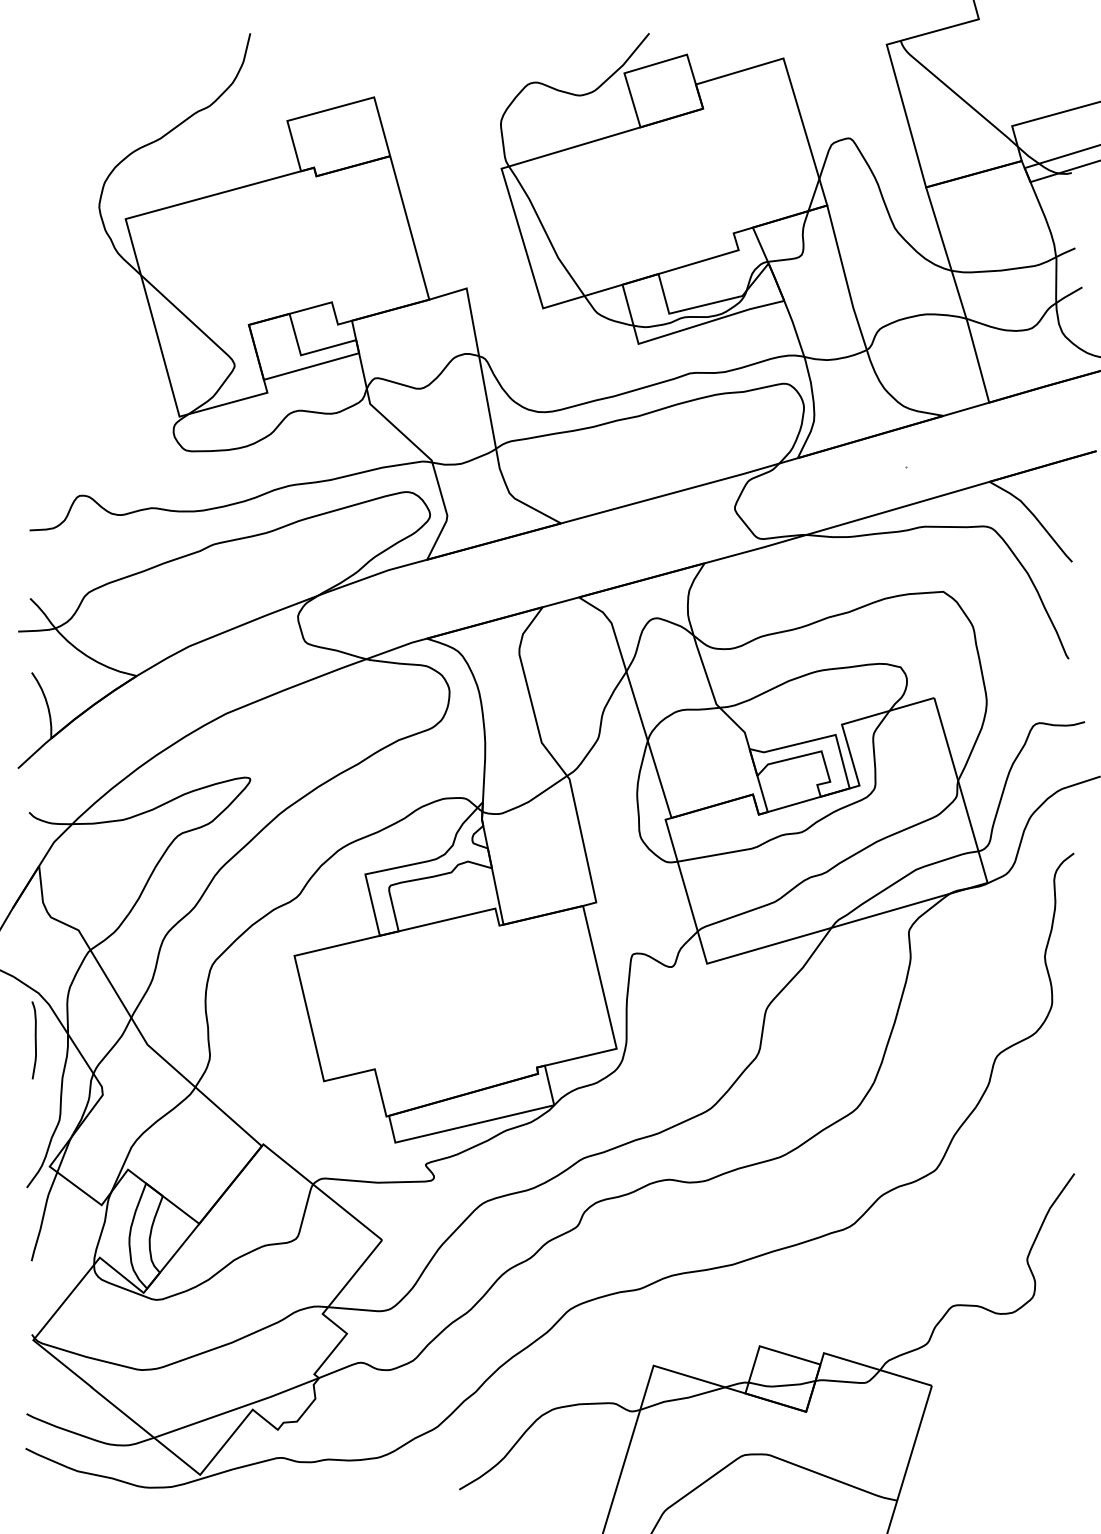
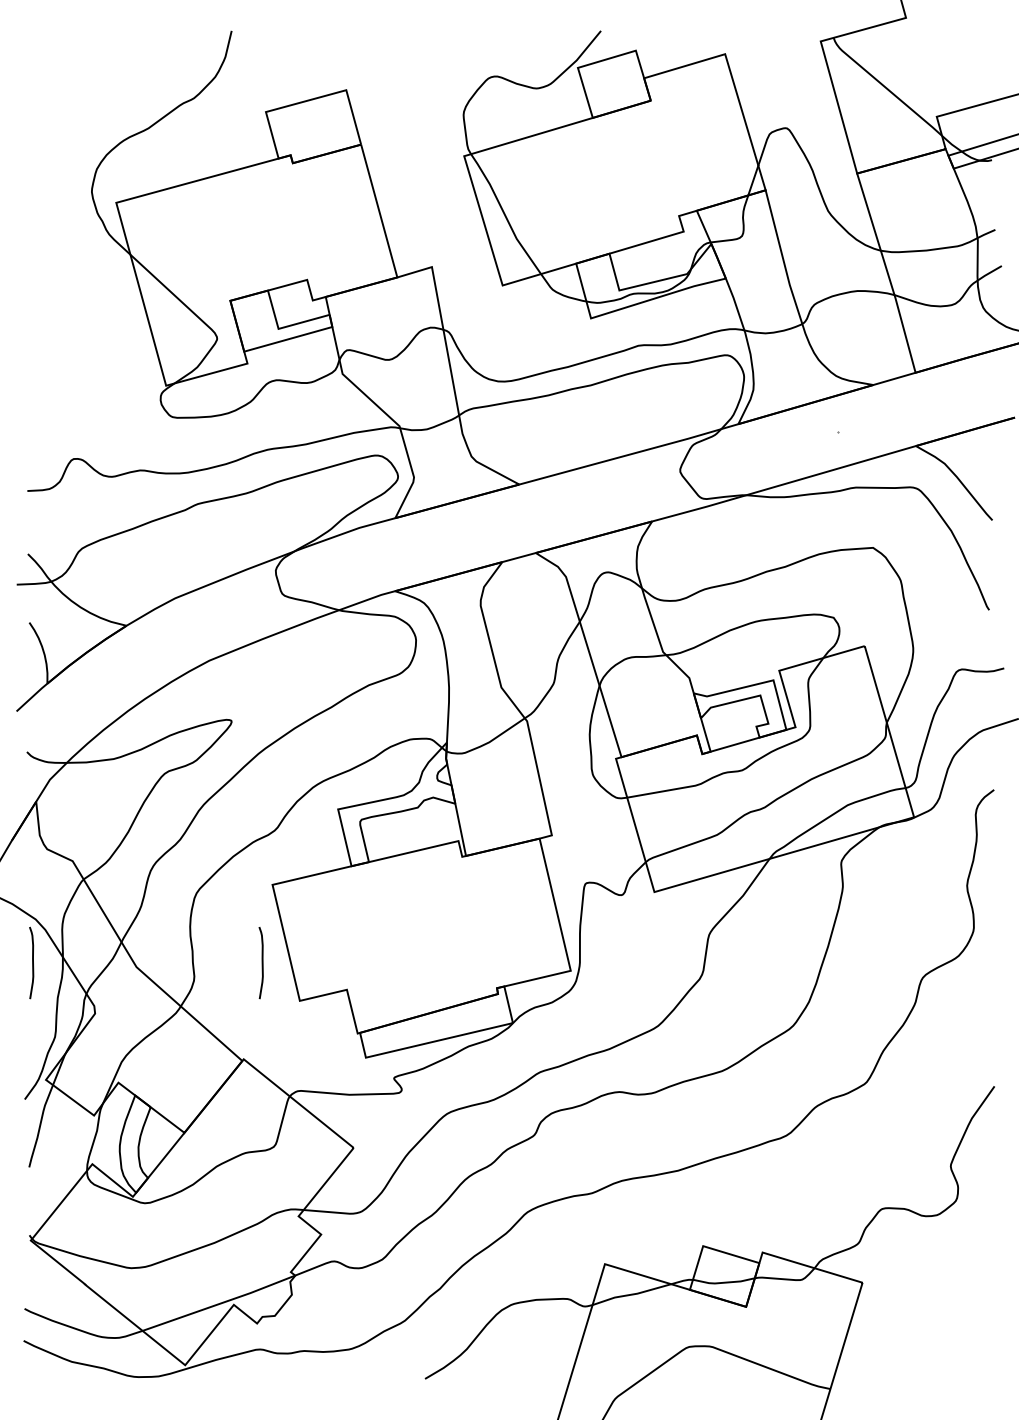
curve: (282, 1040) -> (261, 963), added

